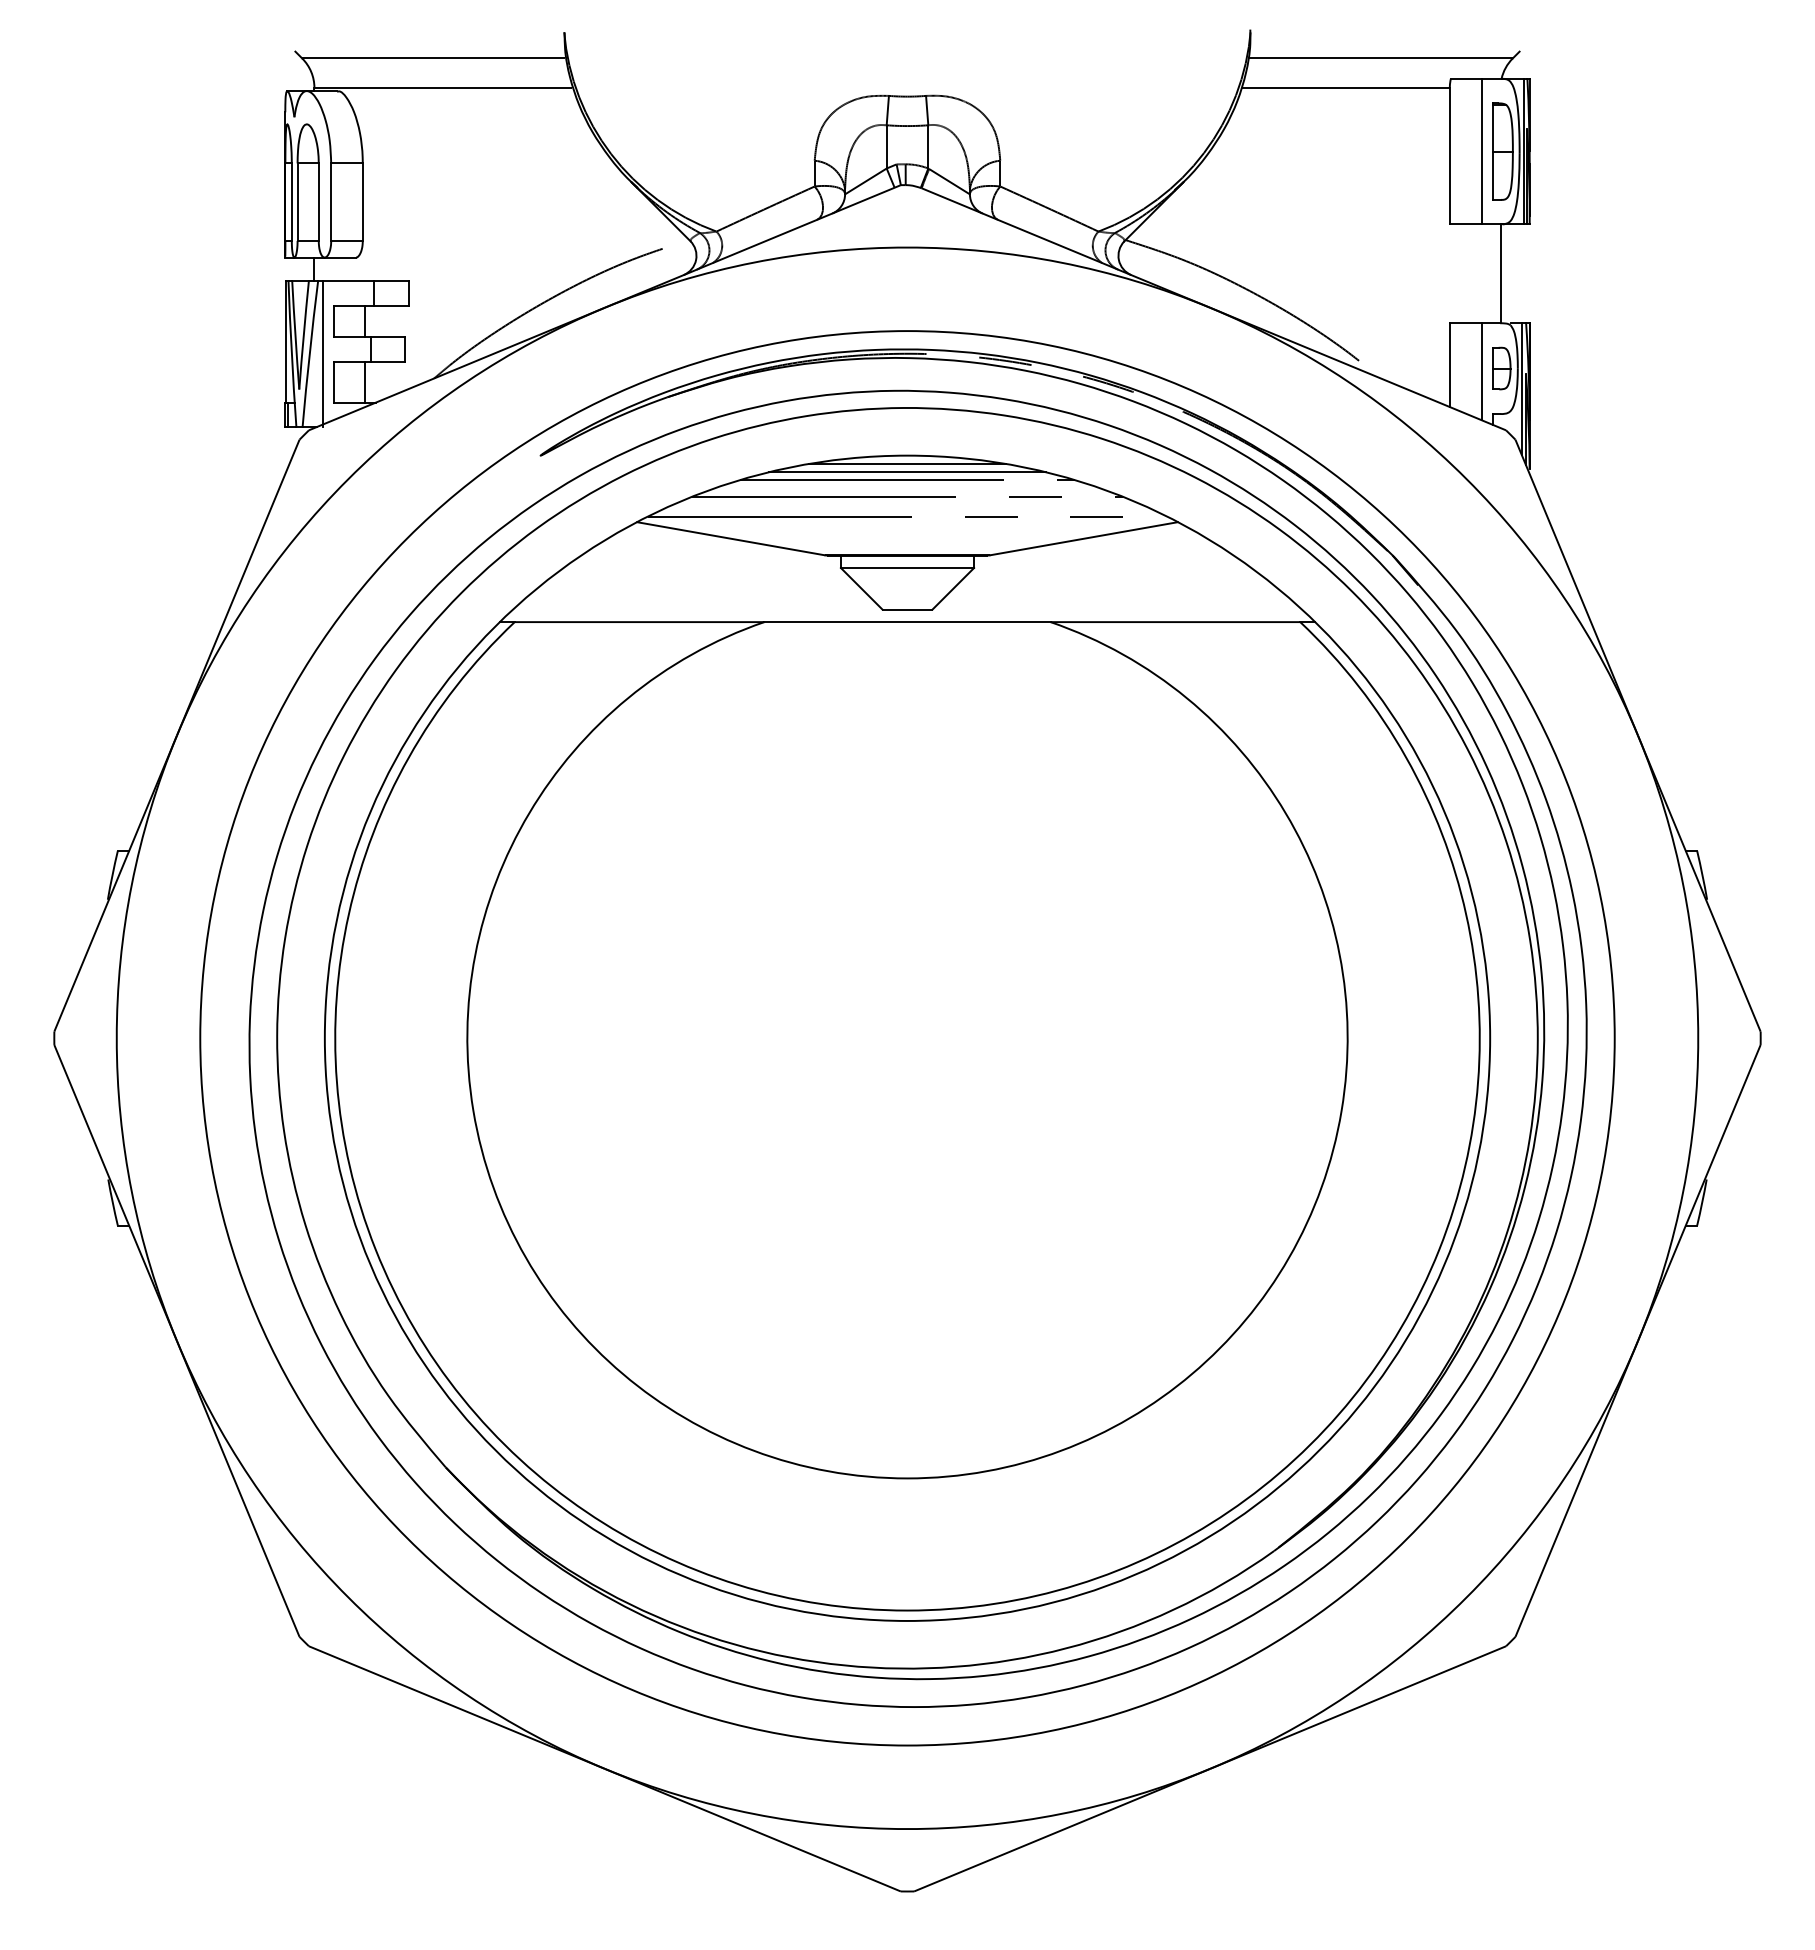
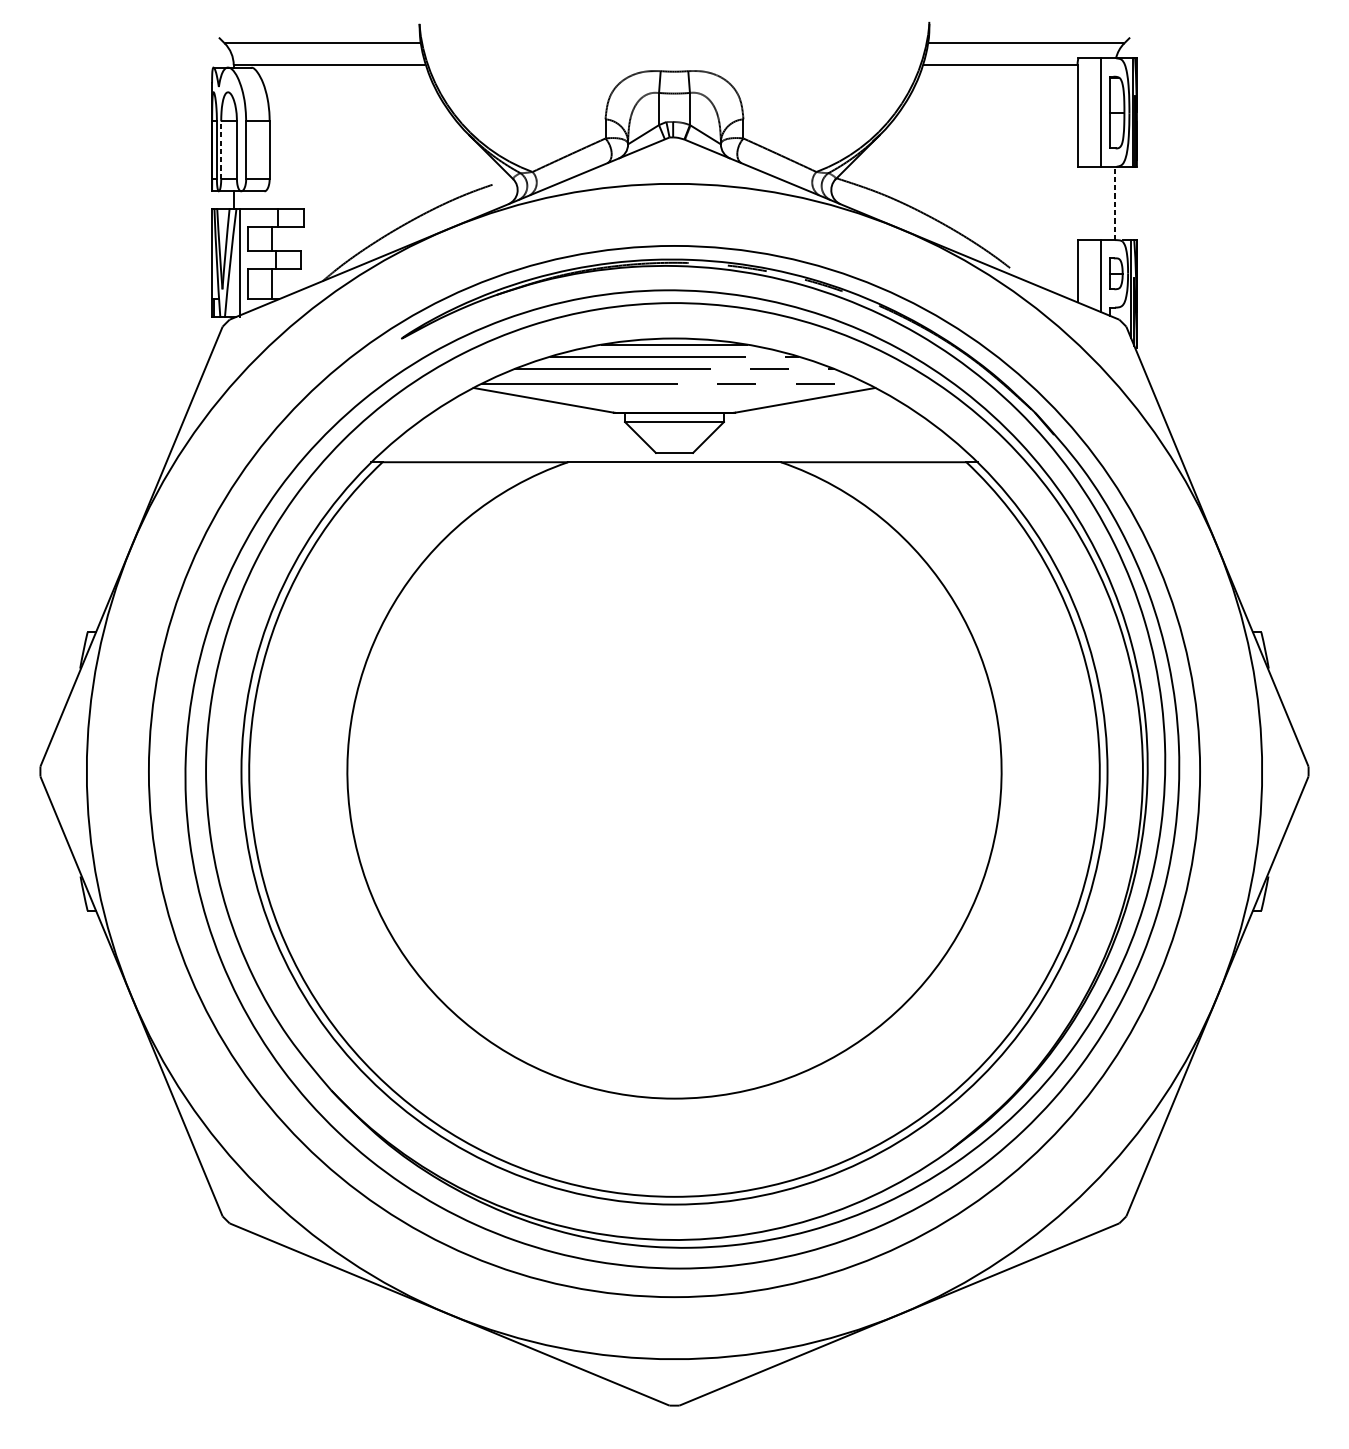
line: (297, 202) -> (221, 150), solid -> dashed
line: (1500, 273) -> (1115, 203), solid -> dashed
line: (907, 472) -> (674, 351), removed

